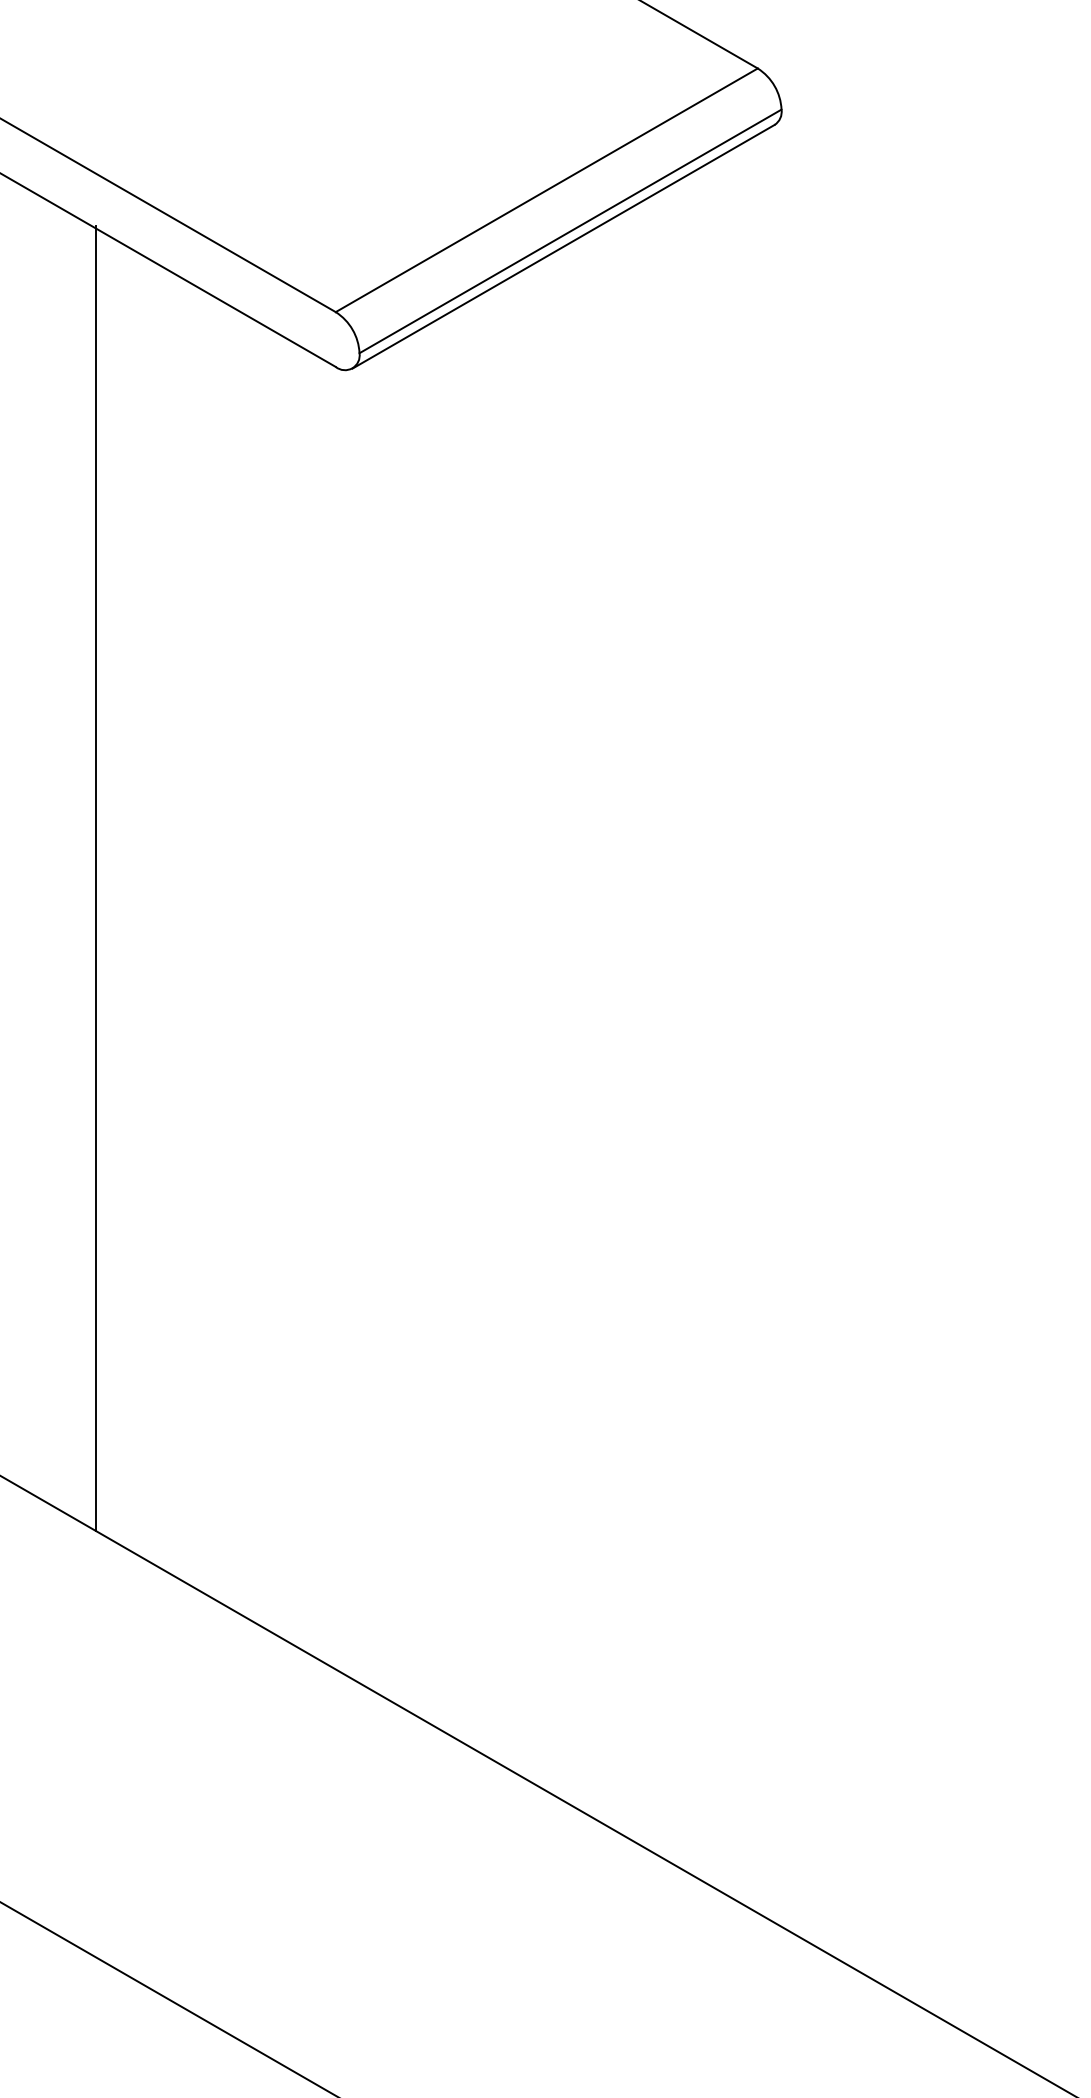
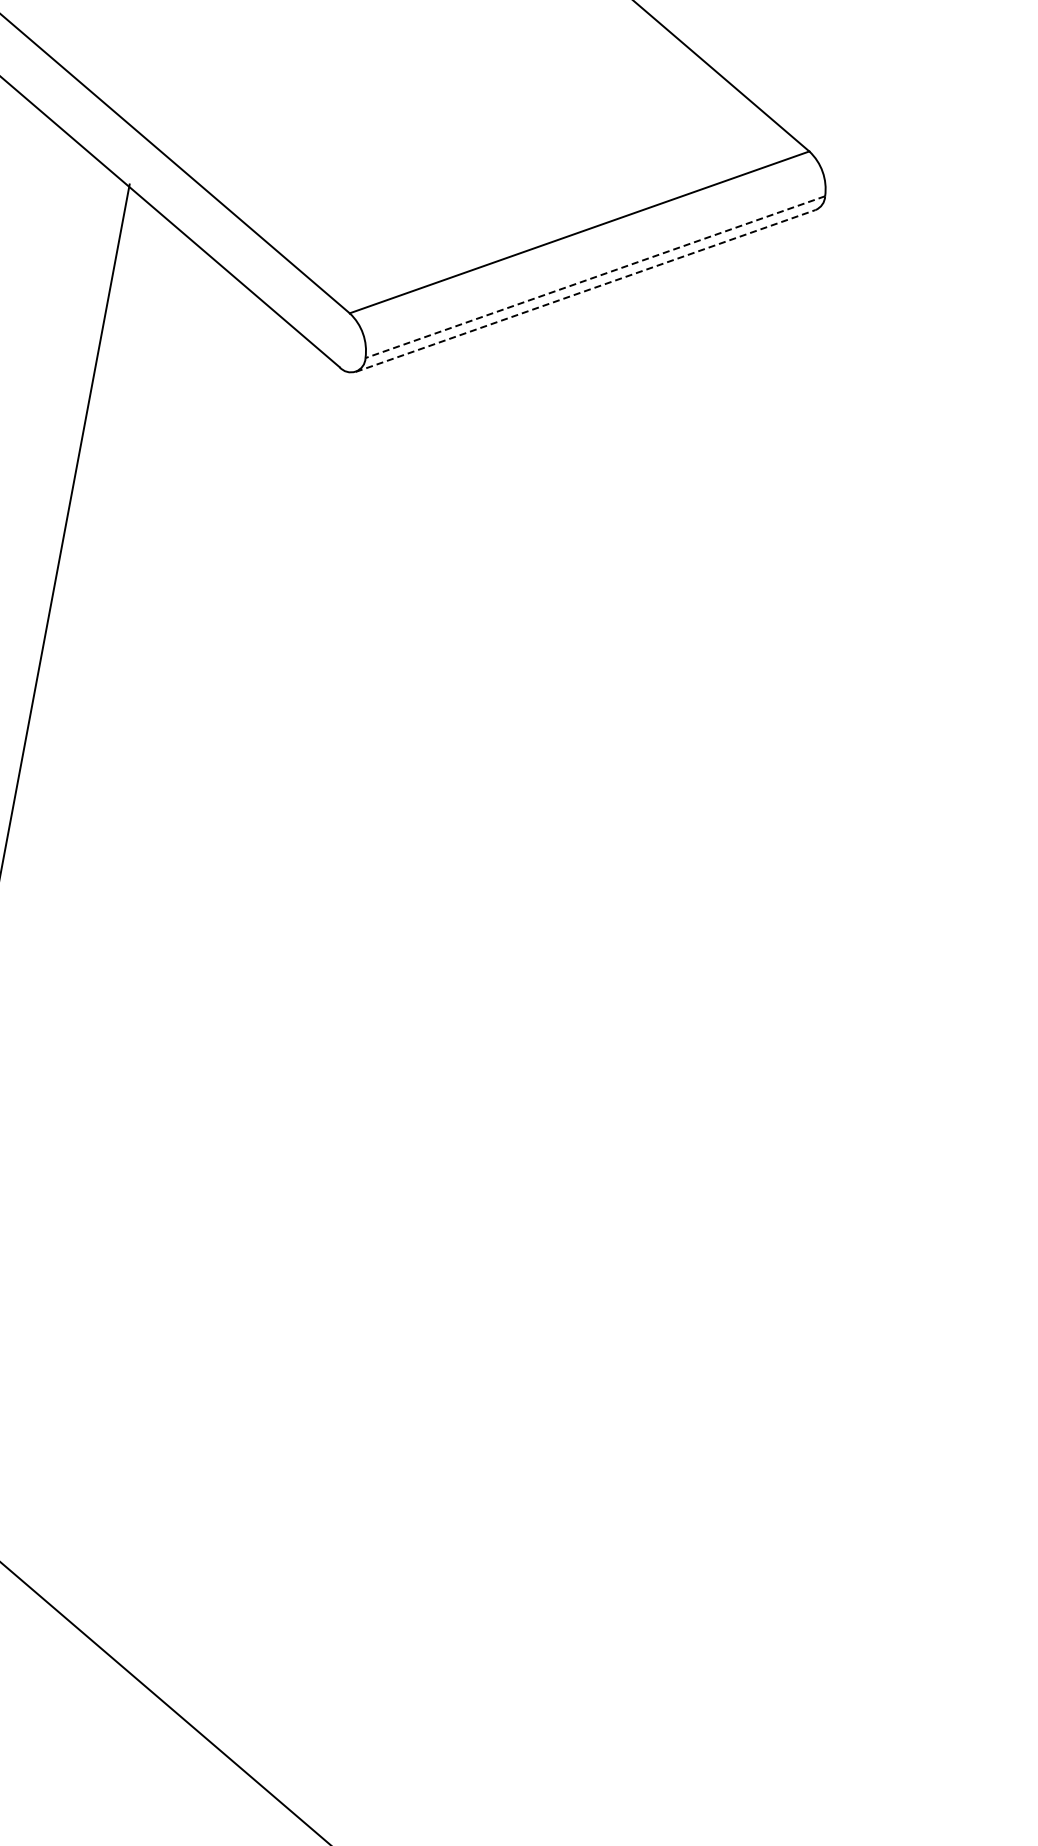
line: (570, 231) -> (595, 277), solid -> dashed
line: (563, 246) -> (585, 290), solid -> dashed

